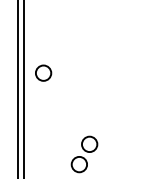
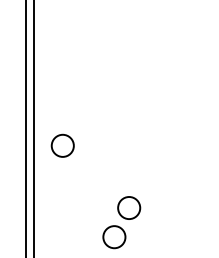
circle: (43, 72) -> (62, 144), moved

